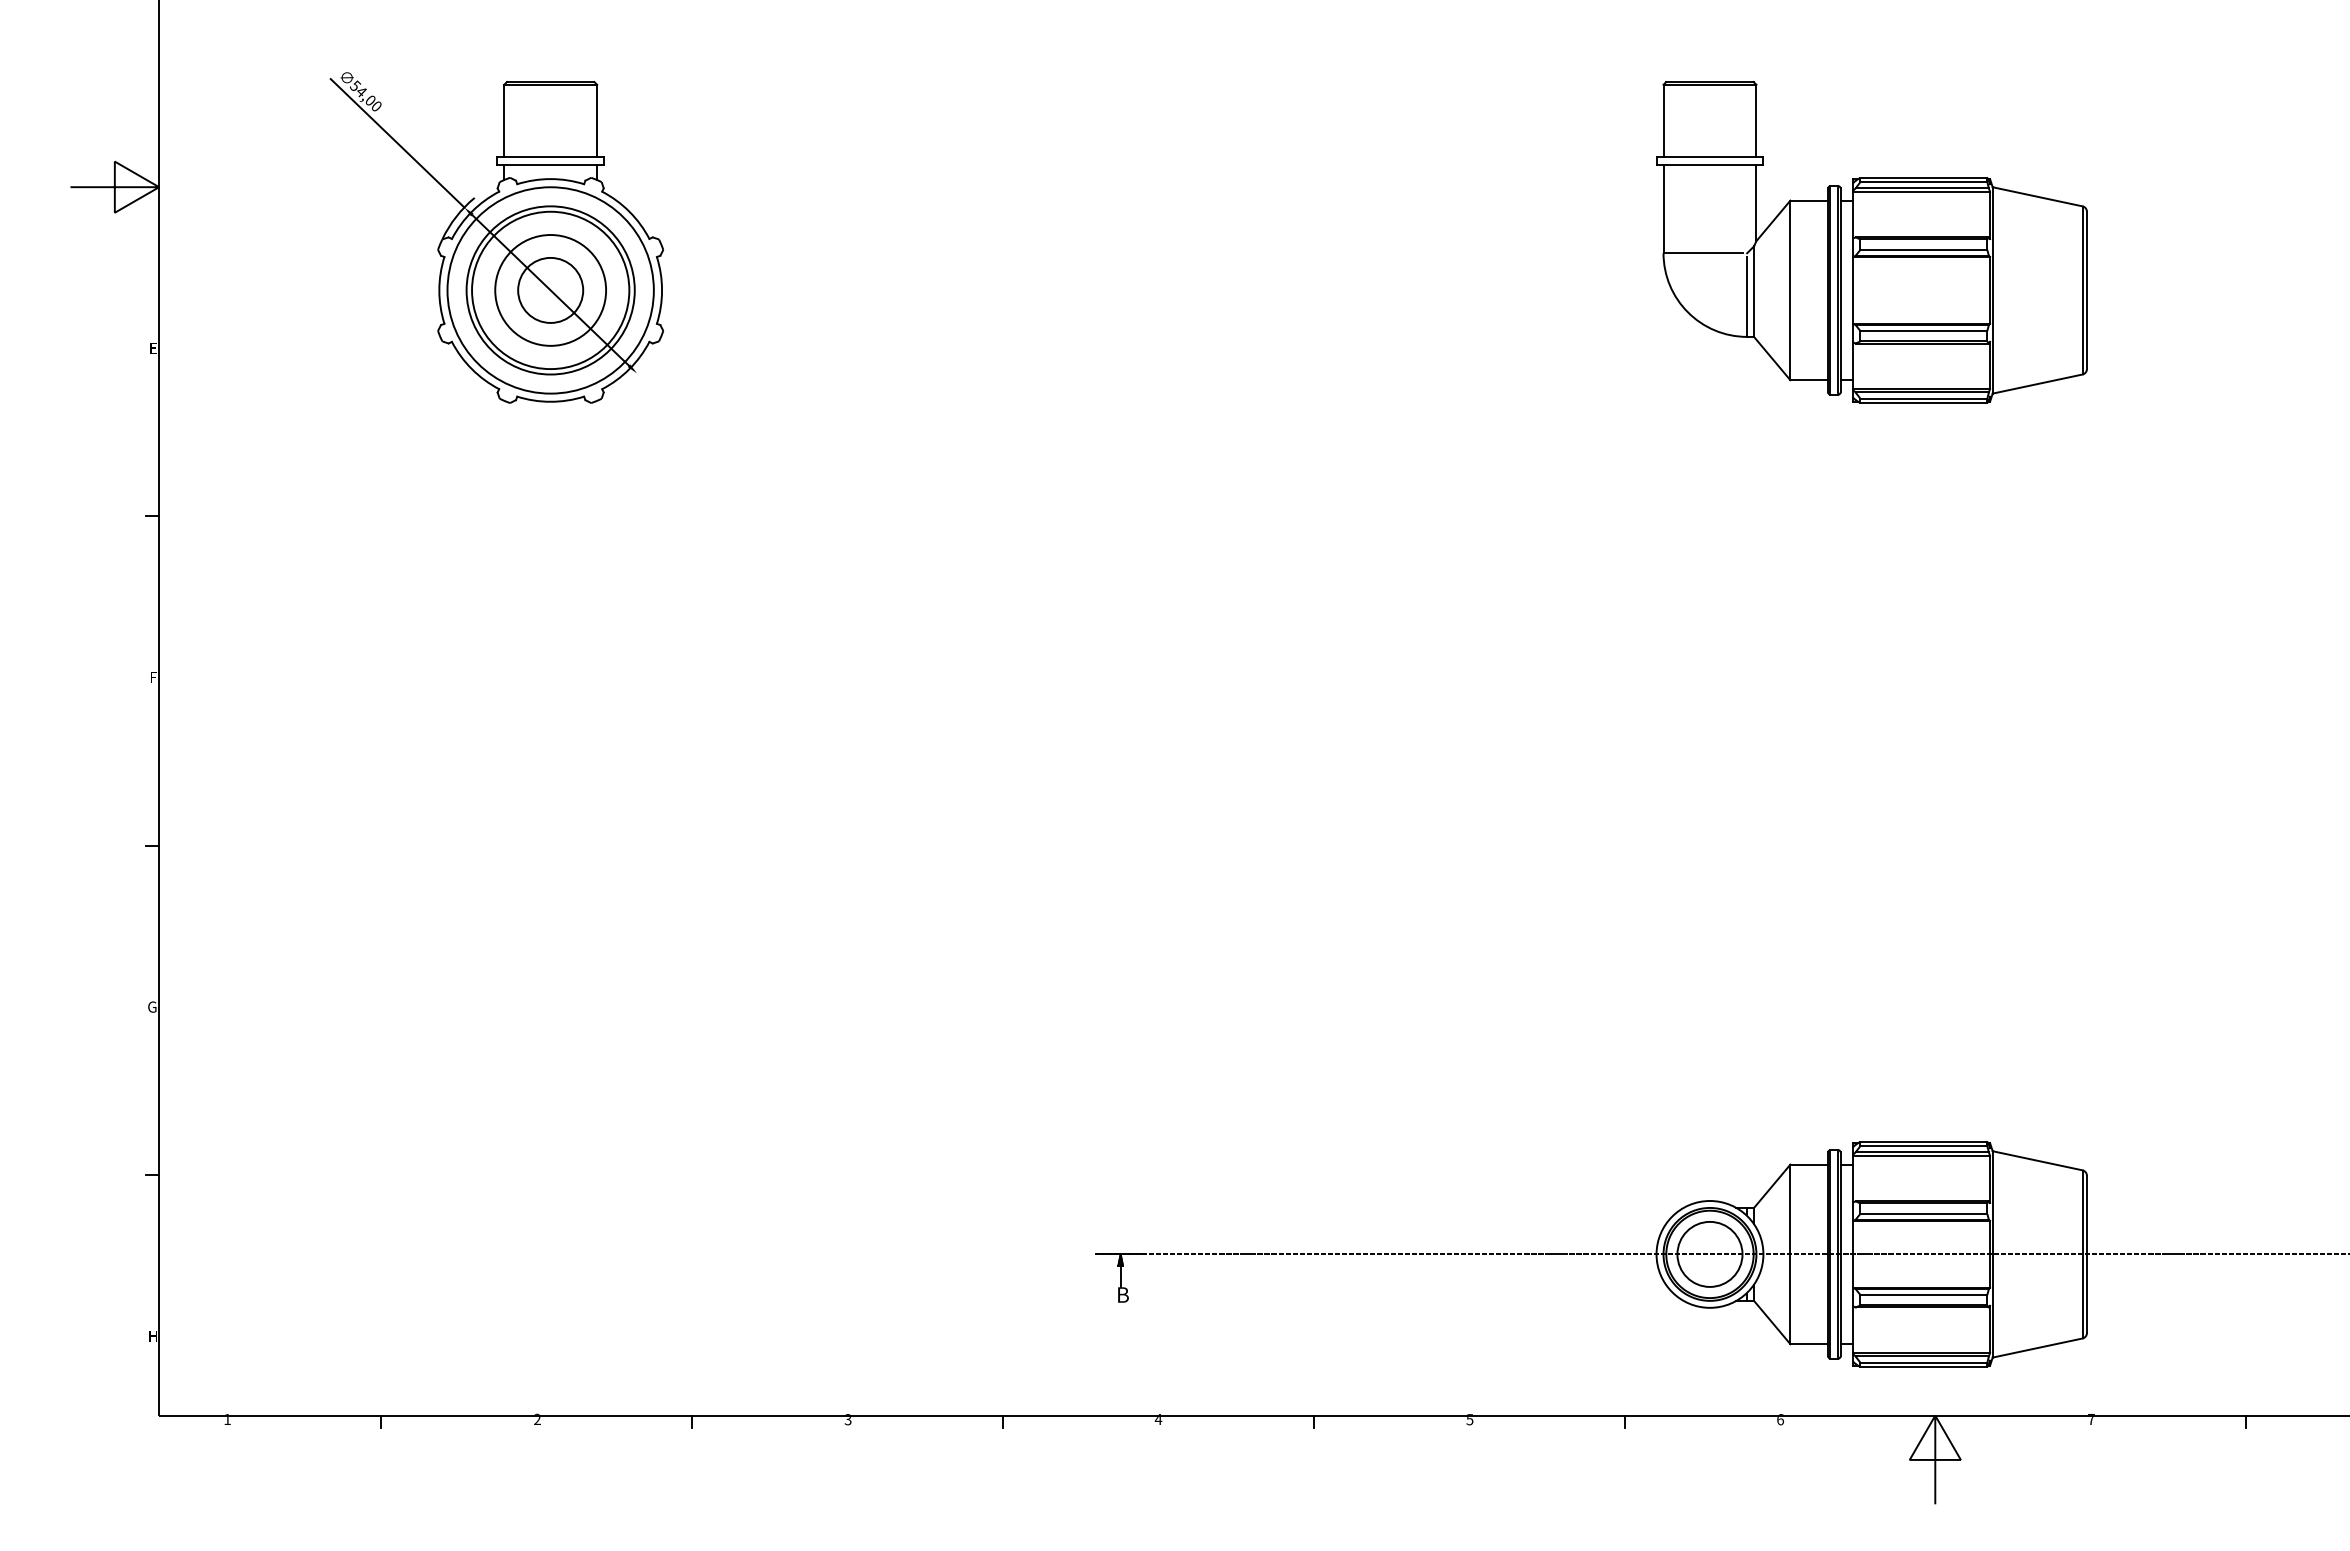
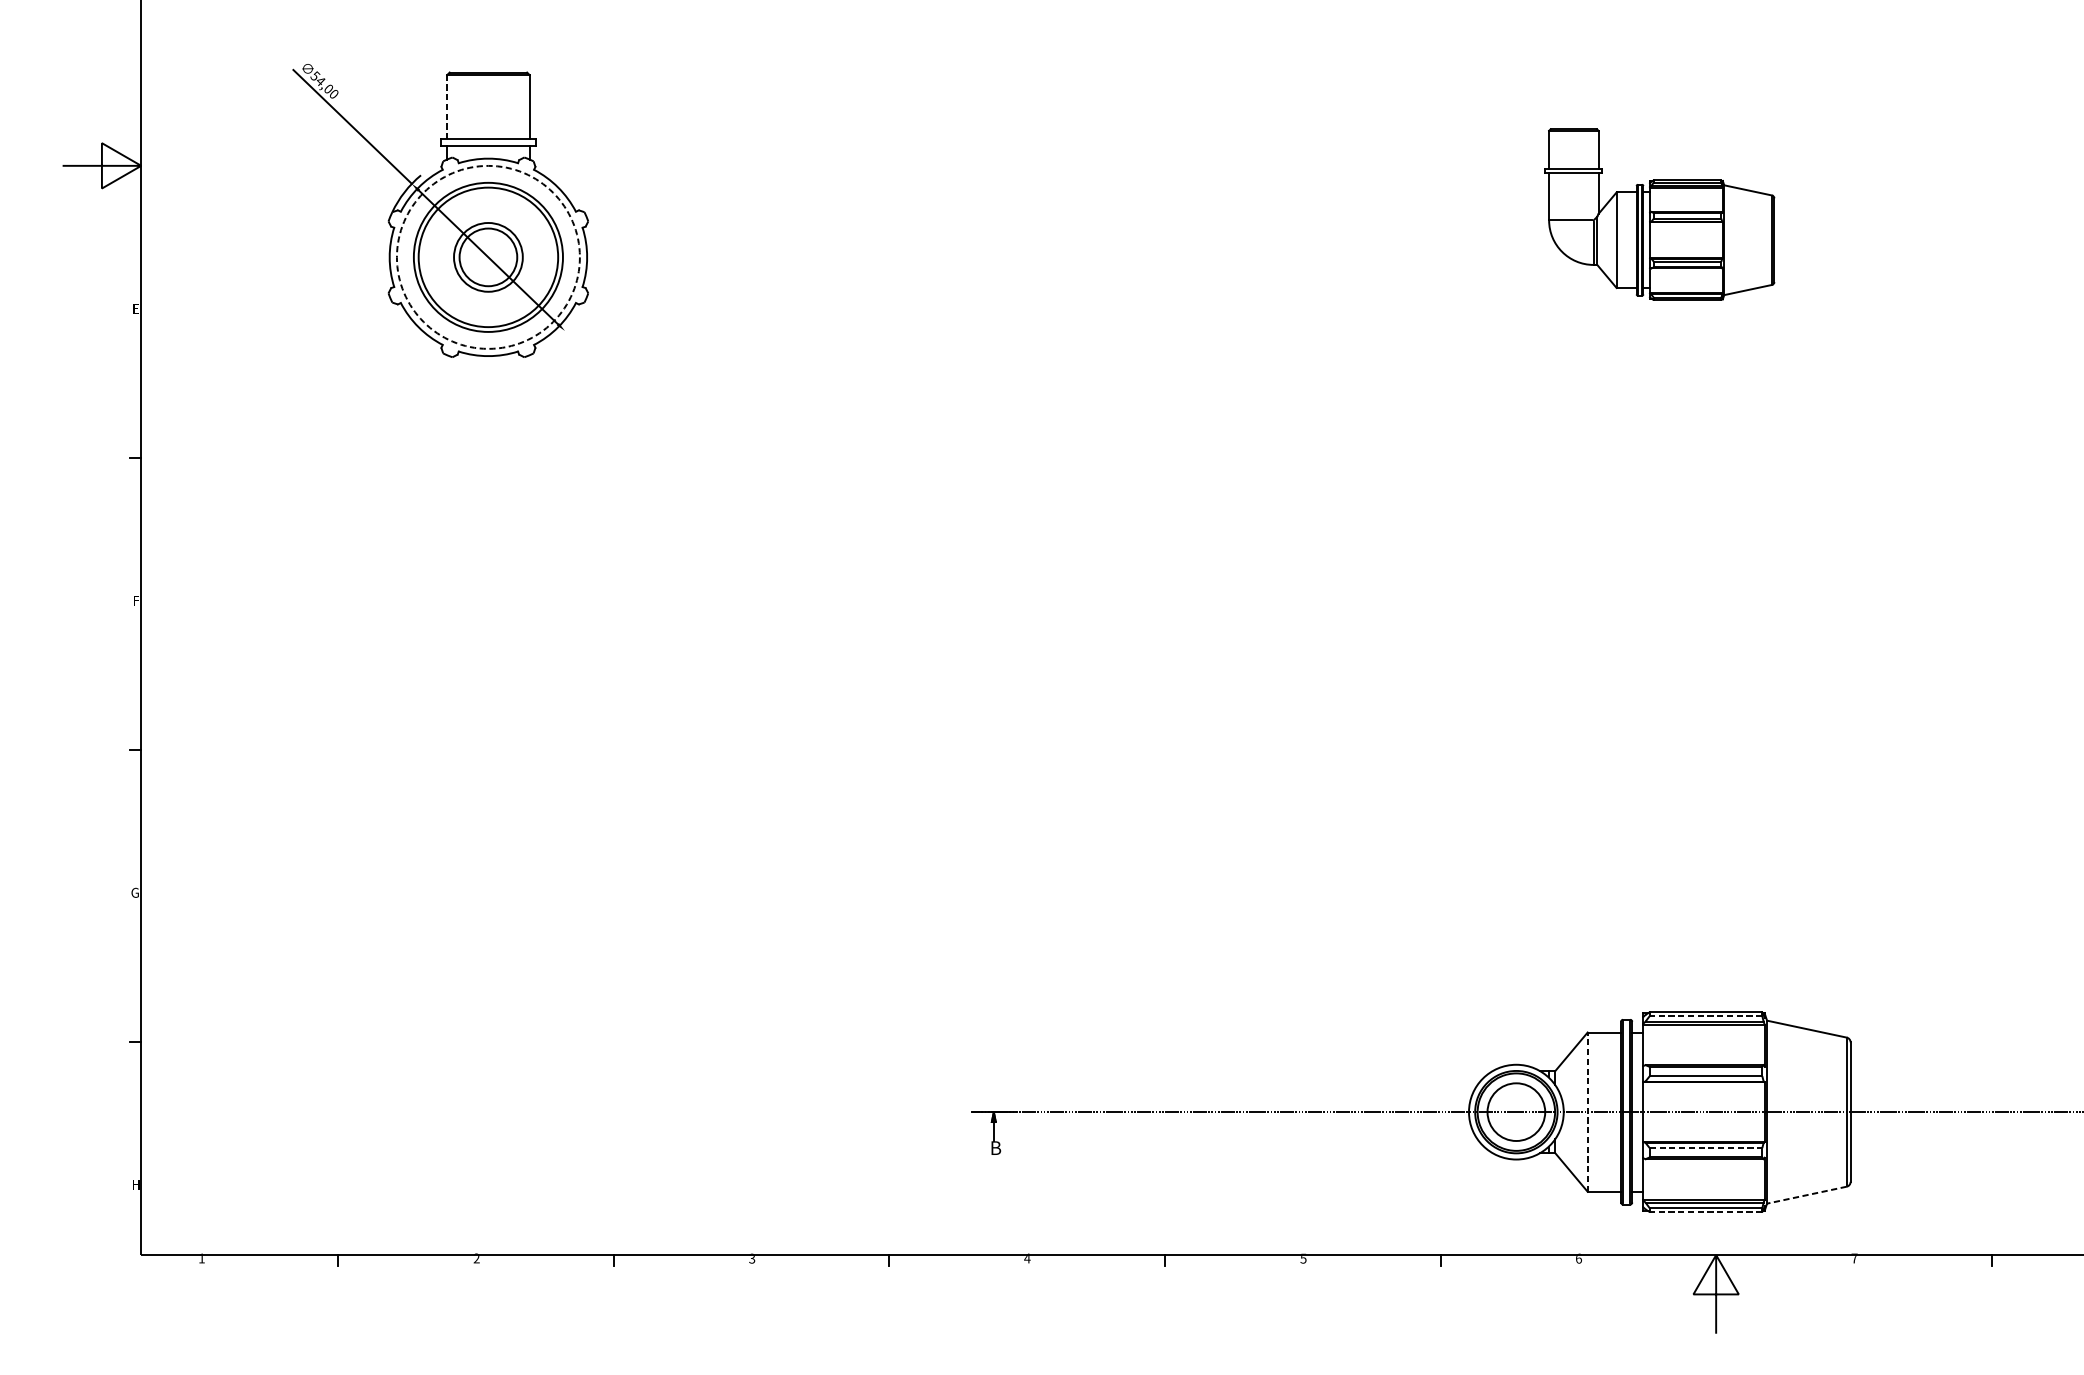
line: (504, 120) -> (447, 106), solid -> dashed
part: (1871, 241) -> (1659, 214), size x0.6
circle: (550, 290) -> (488, 257), size x0.7
circle: (550, 290) -> (488, 257), solid -> dashed
line: (1923, 1146) -> (1705, 1016), solid -> dashed
line: (1790, 1254) -> (1587, 1112), solid -> dashed
line: (1924, 1294) -> (1706, 1147), solid -> dashed
line: (2037, 1348) -> (1806, 1195), solid -> dashed
line: (1923, 1367) -> (1705, 1212), solid -> dashed

